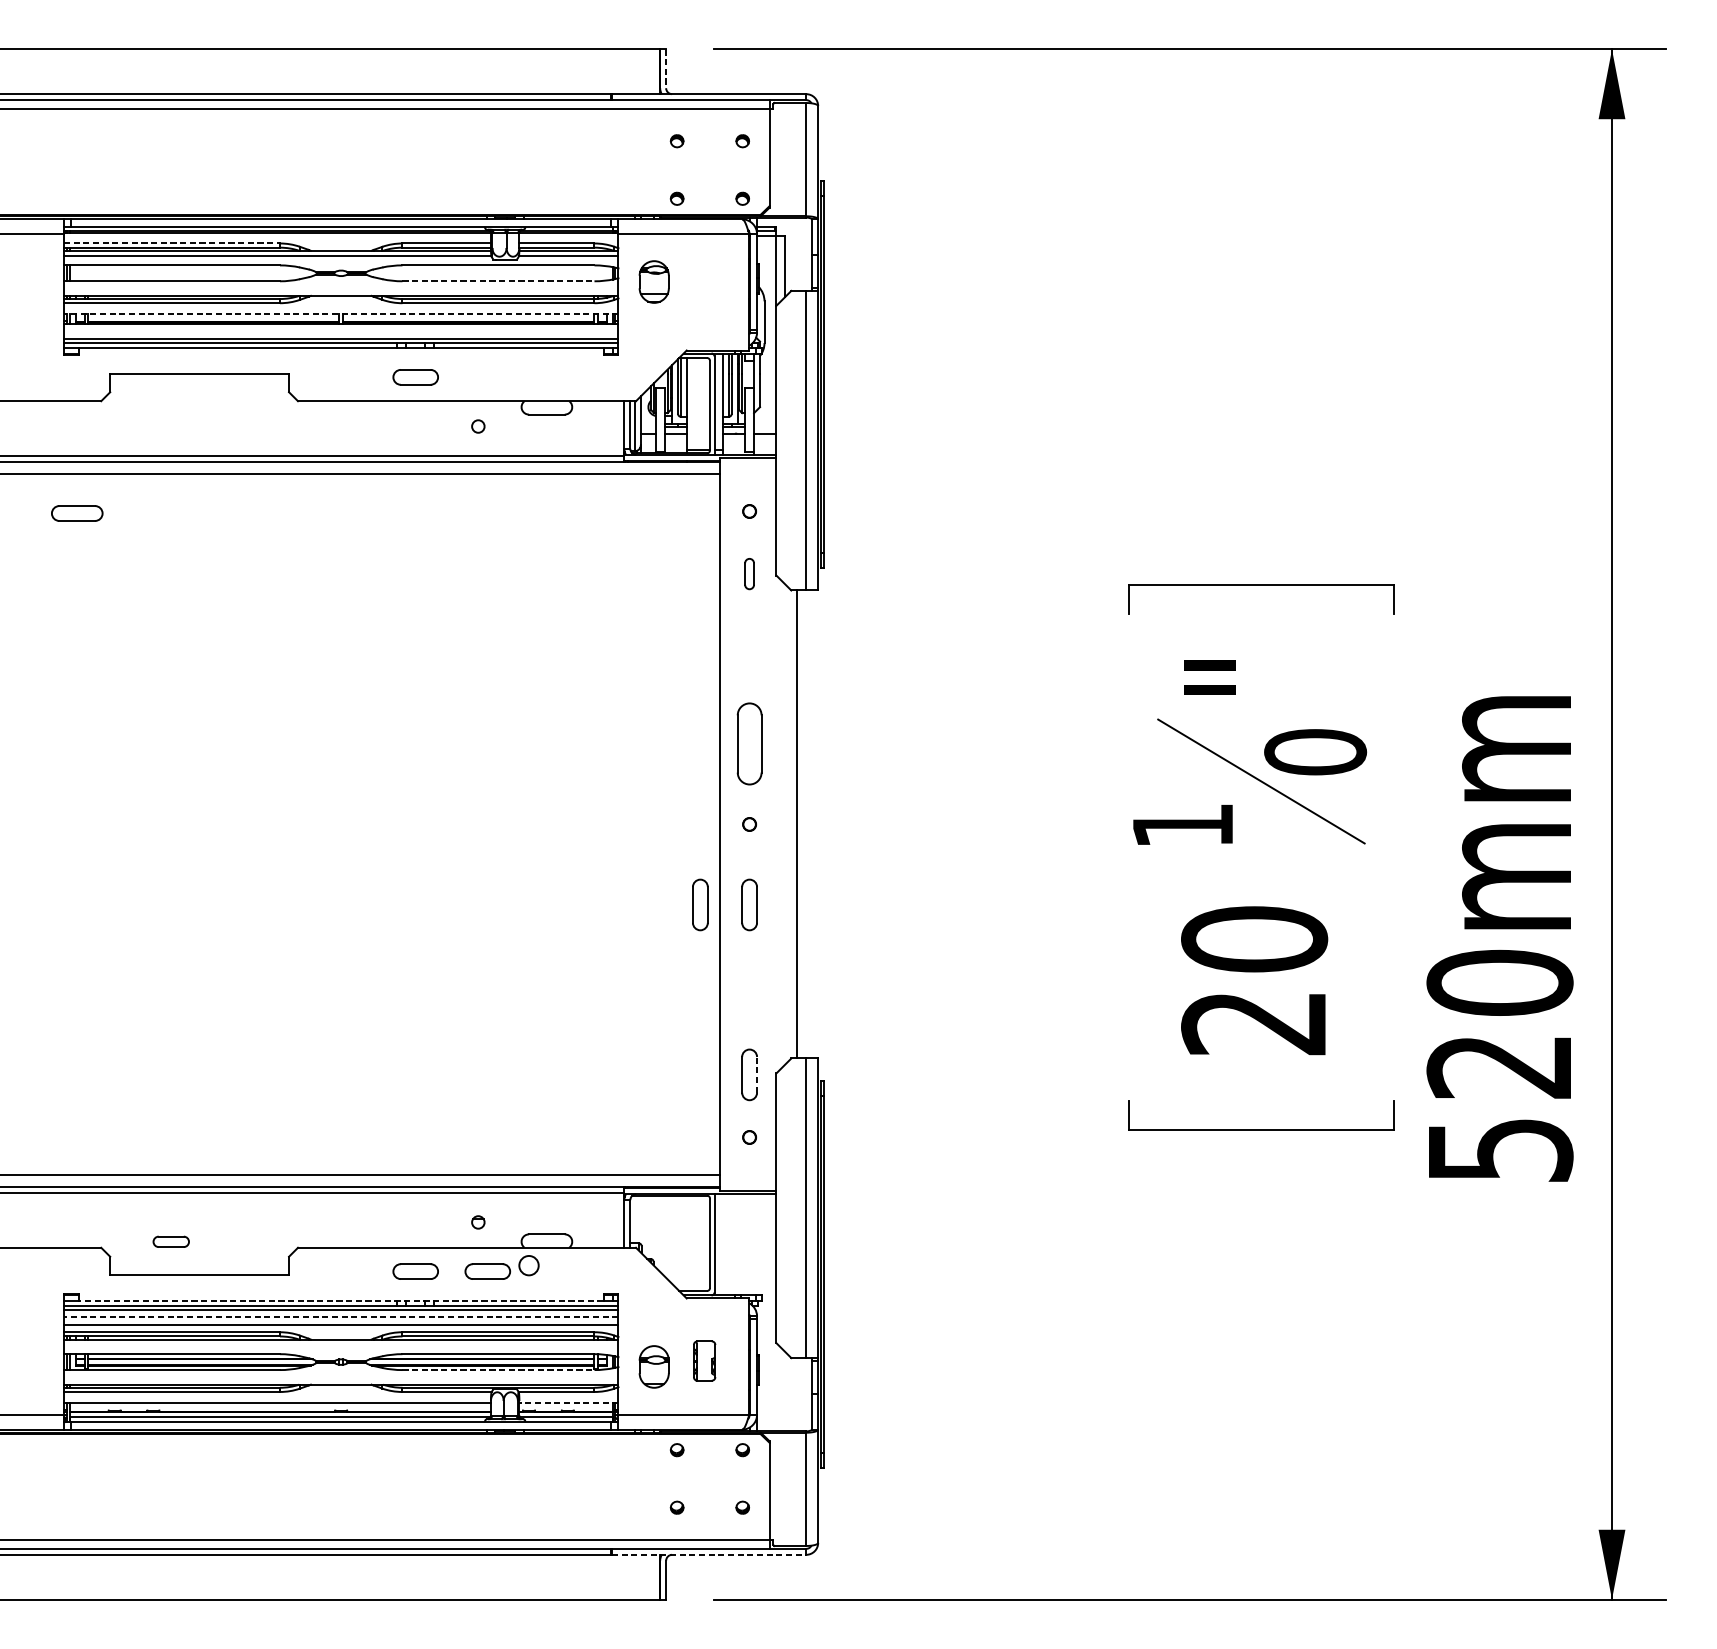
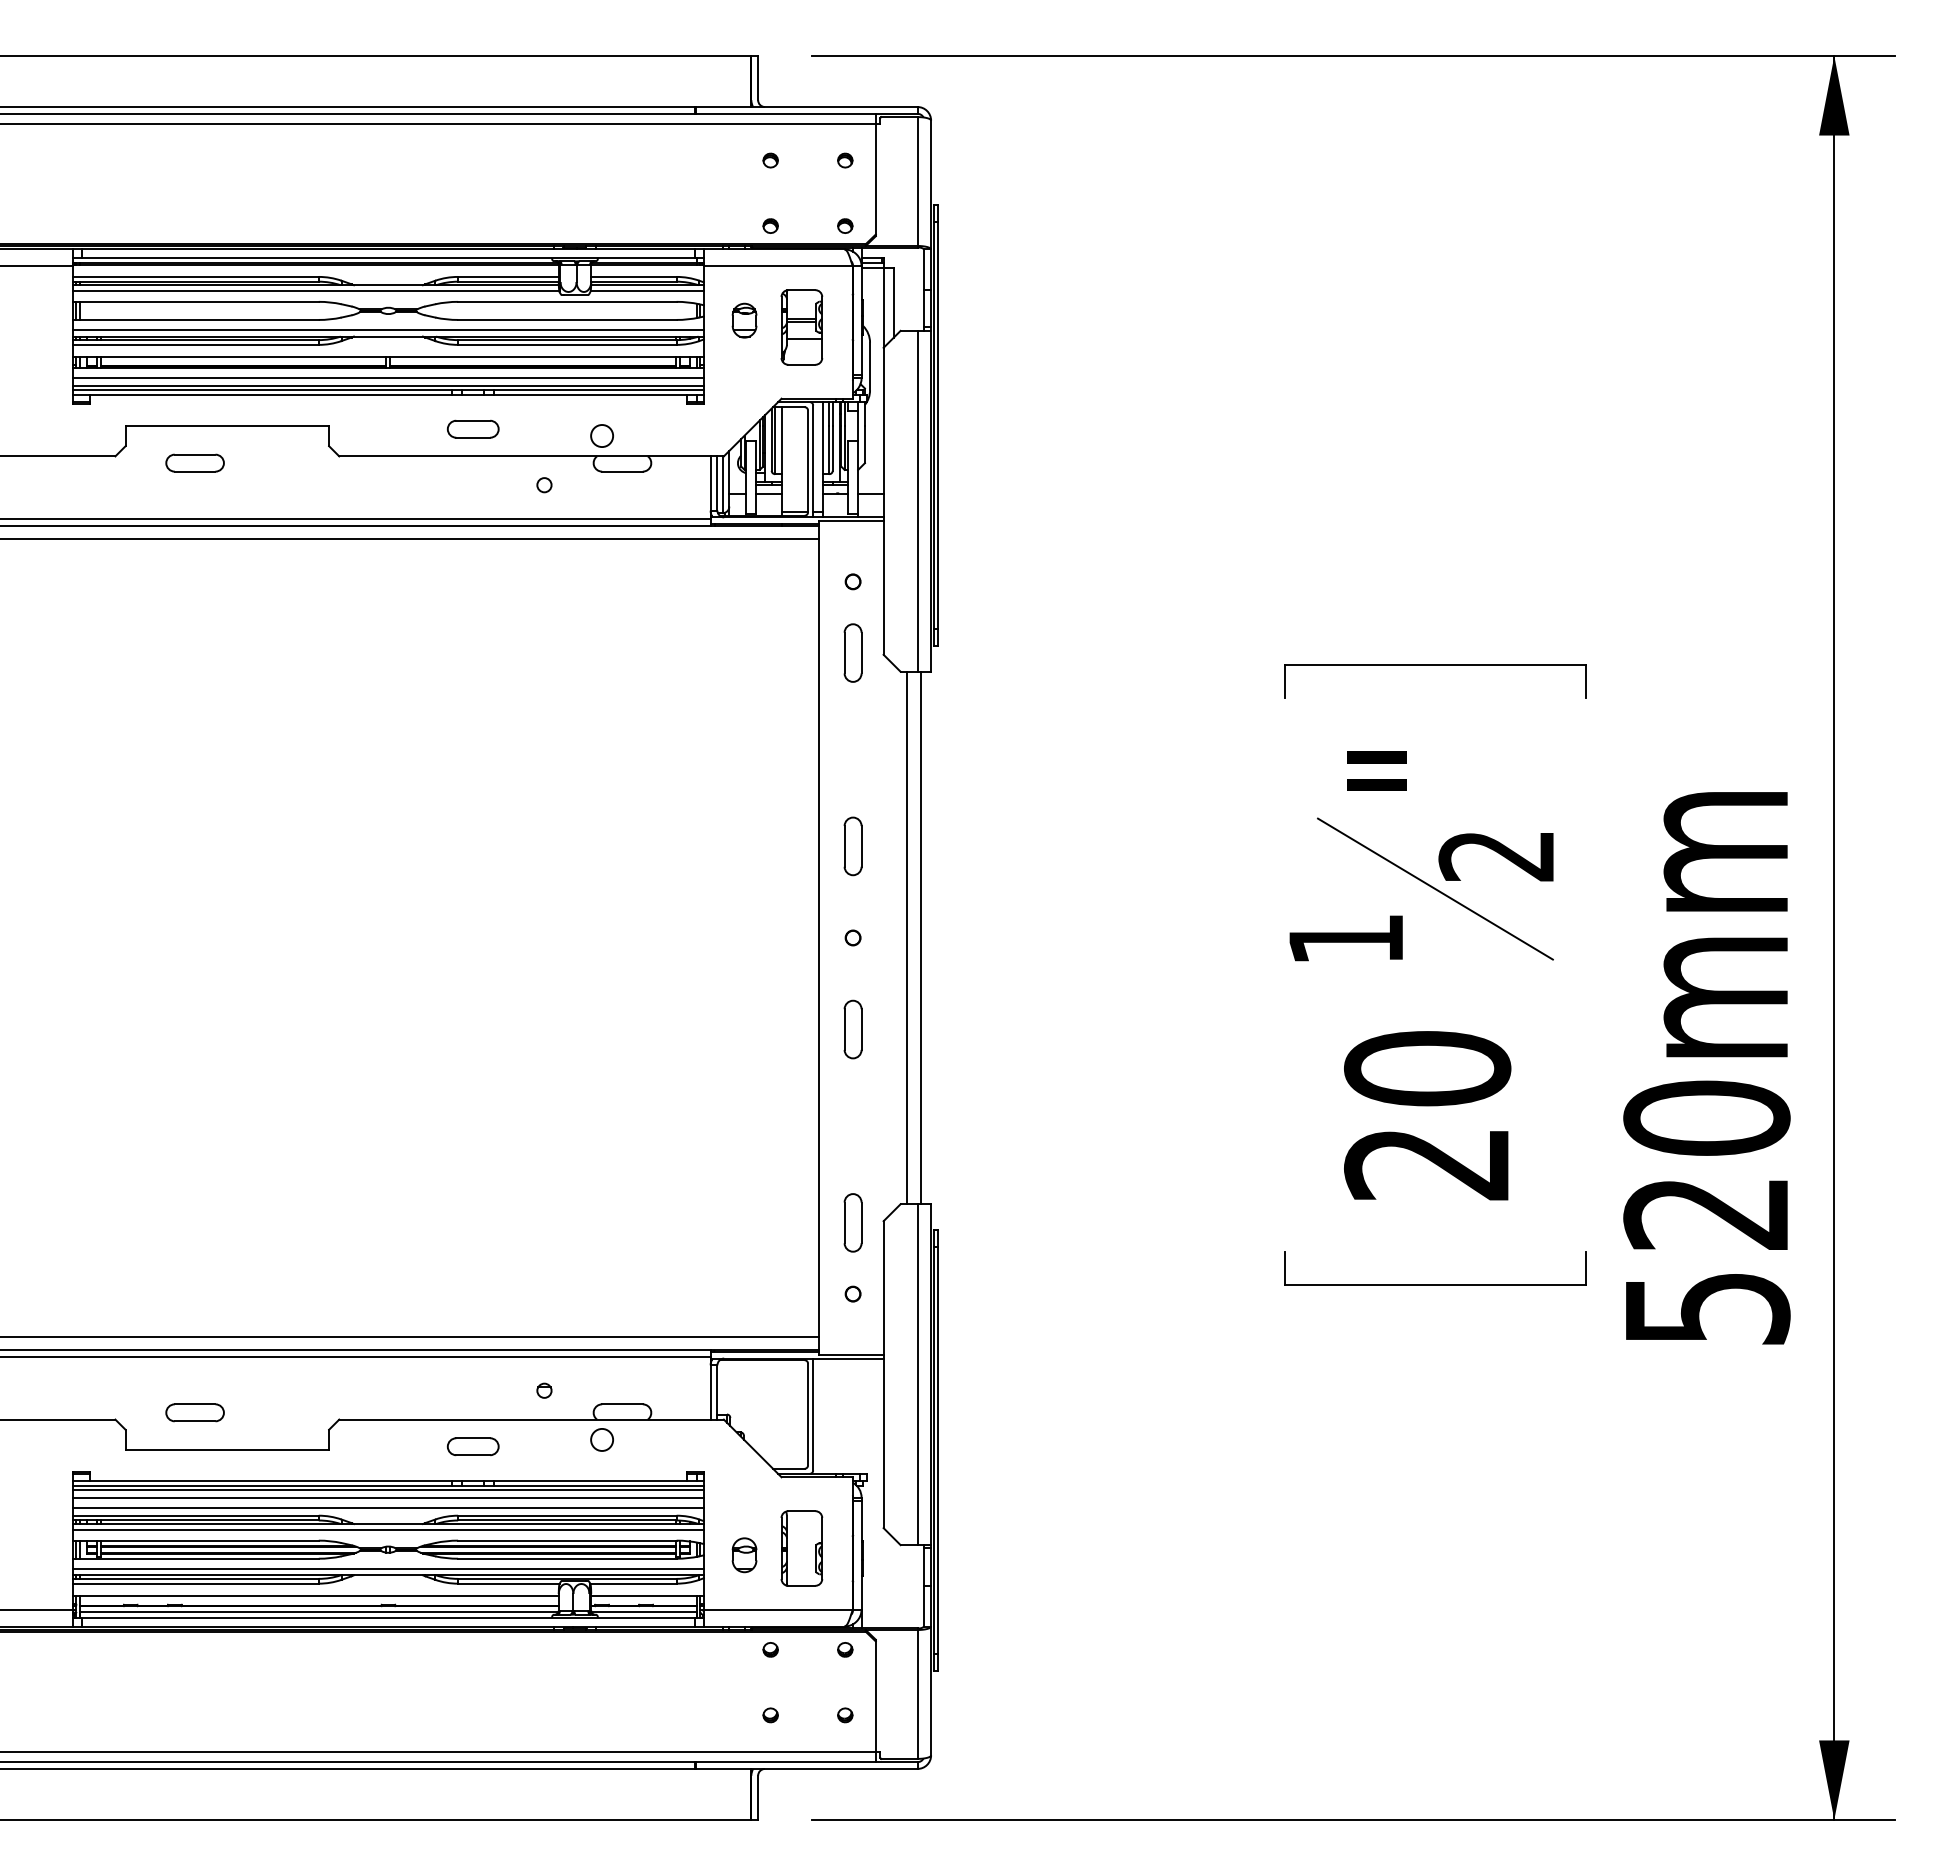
line: (666, 69) -> (758, 78), dashed -> solid
line: (171, 243) -> (195, 276), dashed -> solid
line: (498, 280) -> (567, 319), dashed -> solid
part: (654, 281) -> (744, 320), size x0.71
part: (704, 287) -> (801, 327), added
line: (341, 290) -> (388, 330), added
line: (340, 313) -> (387, 356), dashed -> solid
line: (341, 331) -> (388, 377), added
circle: (528, 382) -> (601, 435), added
part: (76, 512) -> (194, 462), moved
part: (749, 573) -> (852, 652), size x1.67
part: (749, 744) -> (852, 846), size x0.62
text: (1315, 751) -> (1496, 855), 0 -> 2
line: (808, 824) -> (920, 937), added
part: (699, 904) -> (796, 1029), removed
line: (756, 1074) -> (861, 1222), dashed -> solid
part: (170, 1241) -> (194, 1412), size x1.43
part: (487, 1271) -> (554, 1446), removed
line: (340, 1301) -> (387, 1480), dashed -> solid
line: (340, 1317) -> (387, 1498), dashed -> solid
line: (341, 1345) -> (388, 1530), added
part: (704, 1361) -> (801, 1548), size x1.67
part: (654, 1367) -> (744, 1555), size x0.71
line: (498, 1369) -> (567, 1558), dashed -> solid
line: (341, 1379) -> (388, 1569), added
line: (568, 1402) -> (647, 1595), dashed -> solid
line: (708, 1554) -> (806, 1768), dashed -> solid

